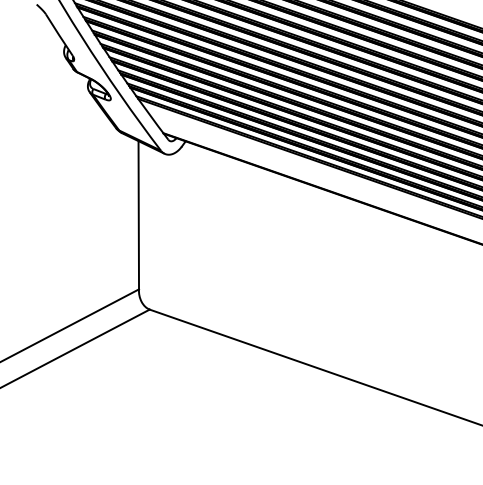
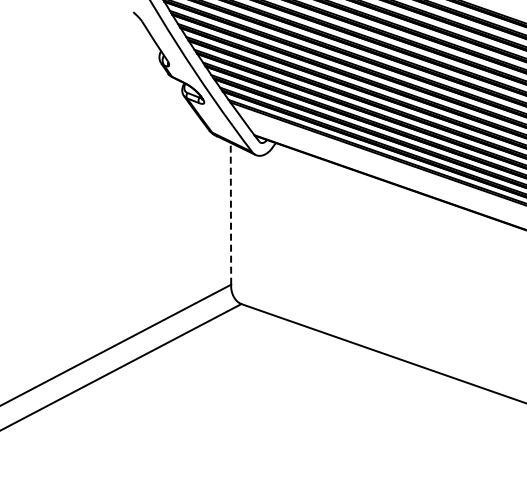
line: (138, 214) -> (230, 213), solid -> dashed

